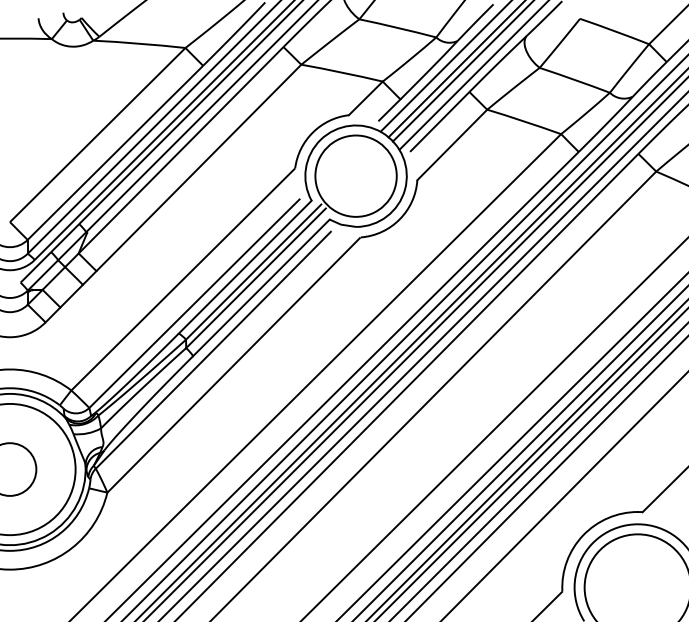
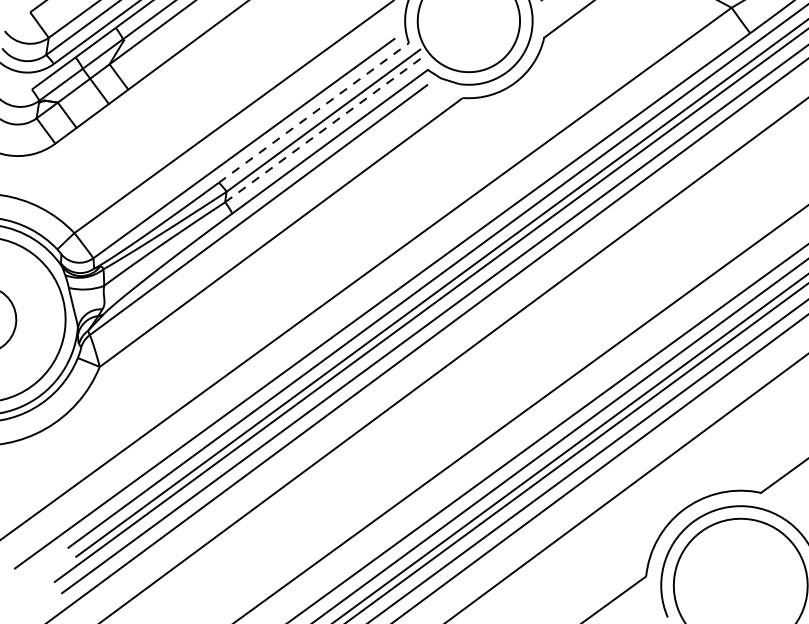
line: (245, 267) -> (314, 113), solid -> dashed
line: (256, 278) -> (325, 129), solid -> dashed

